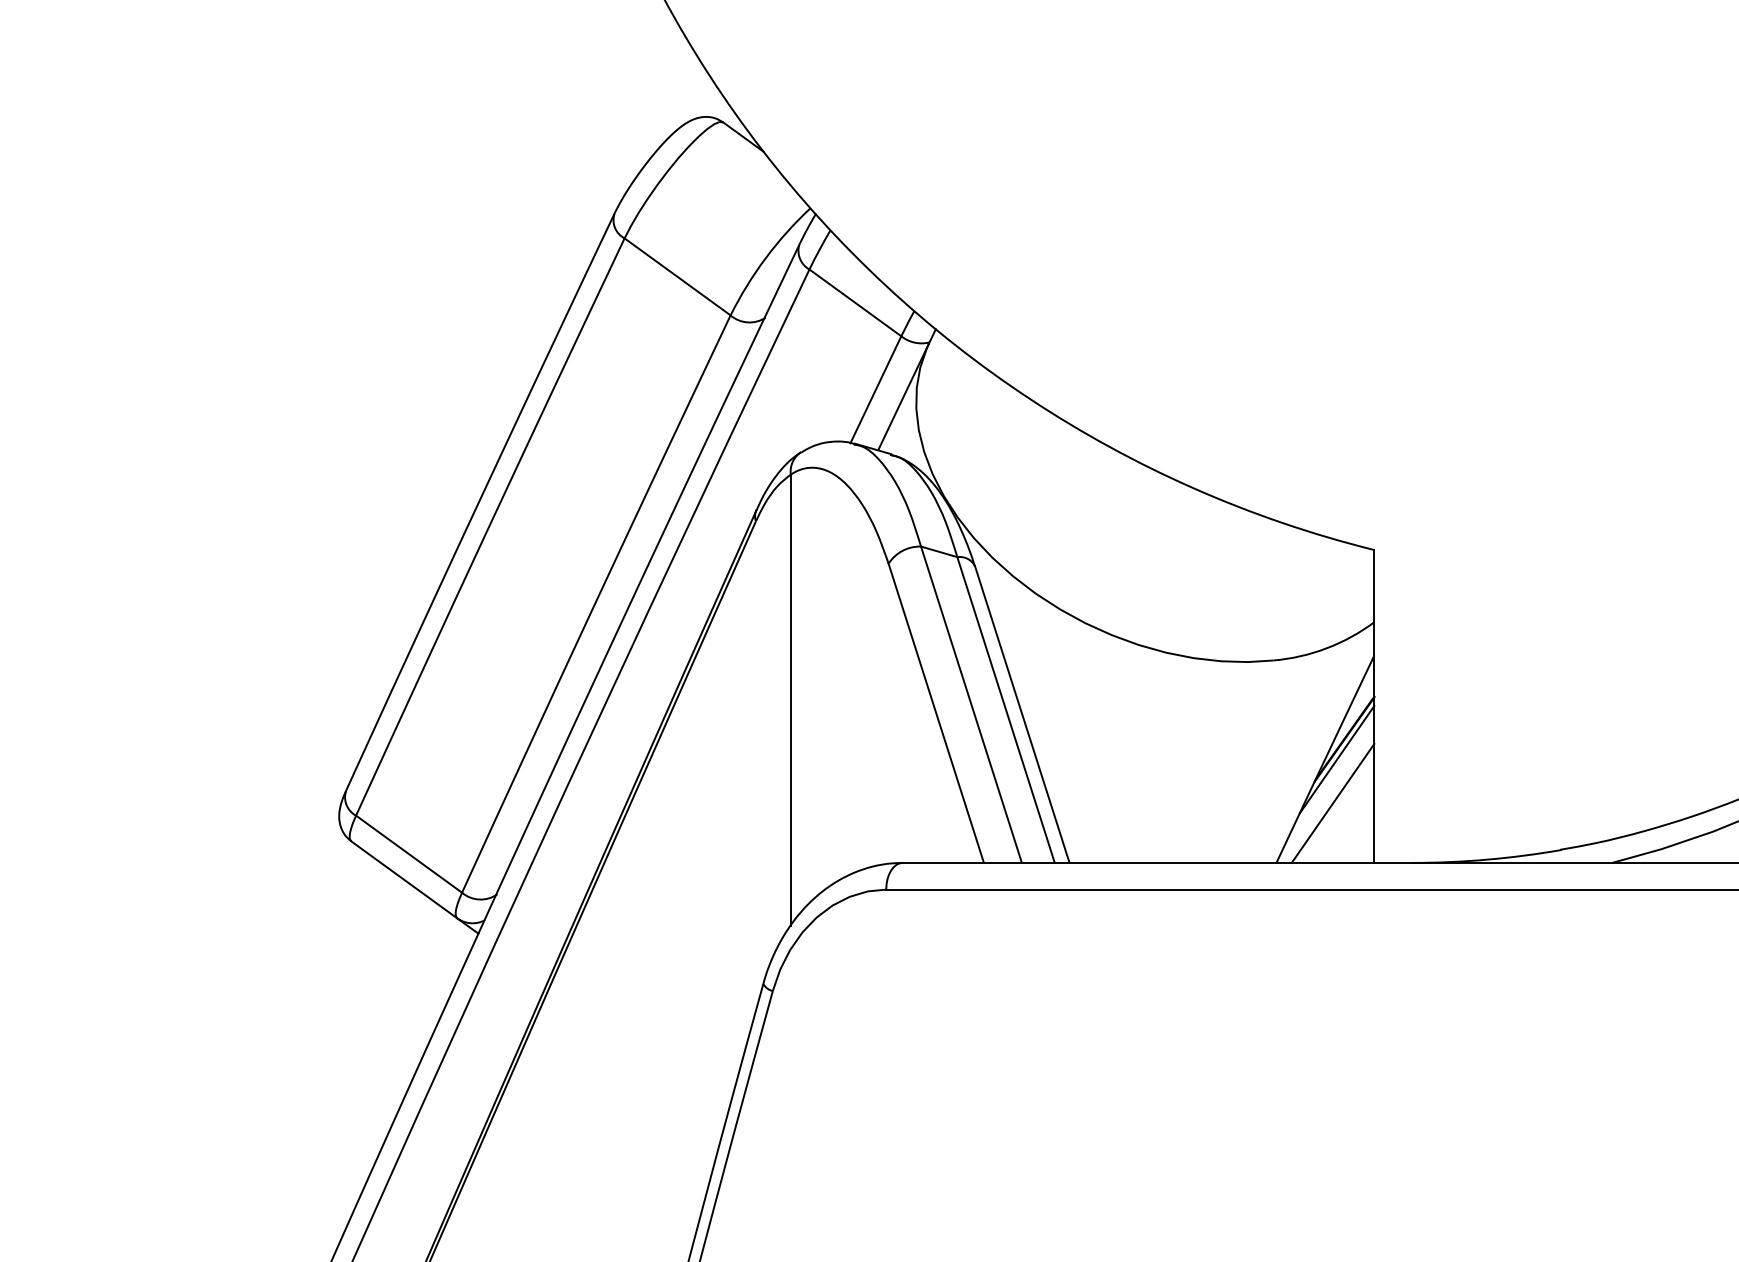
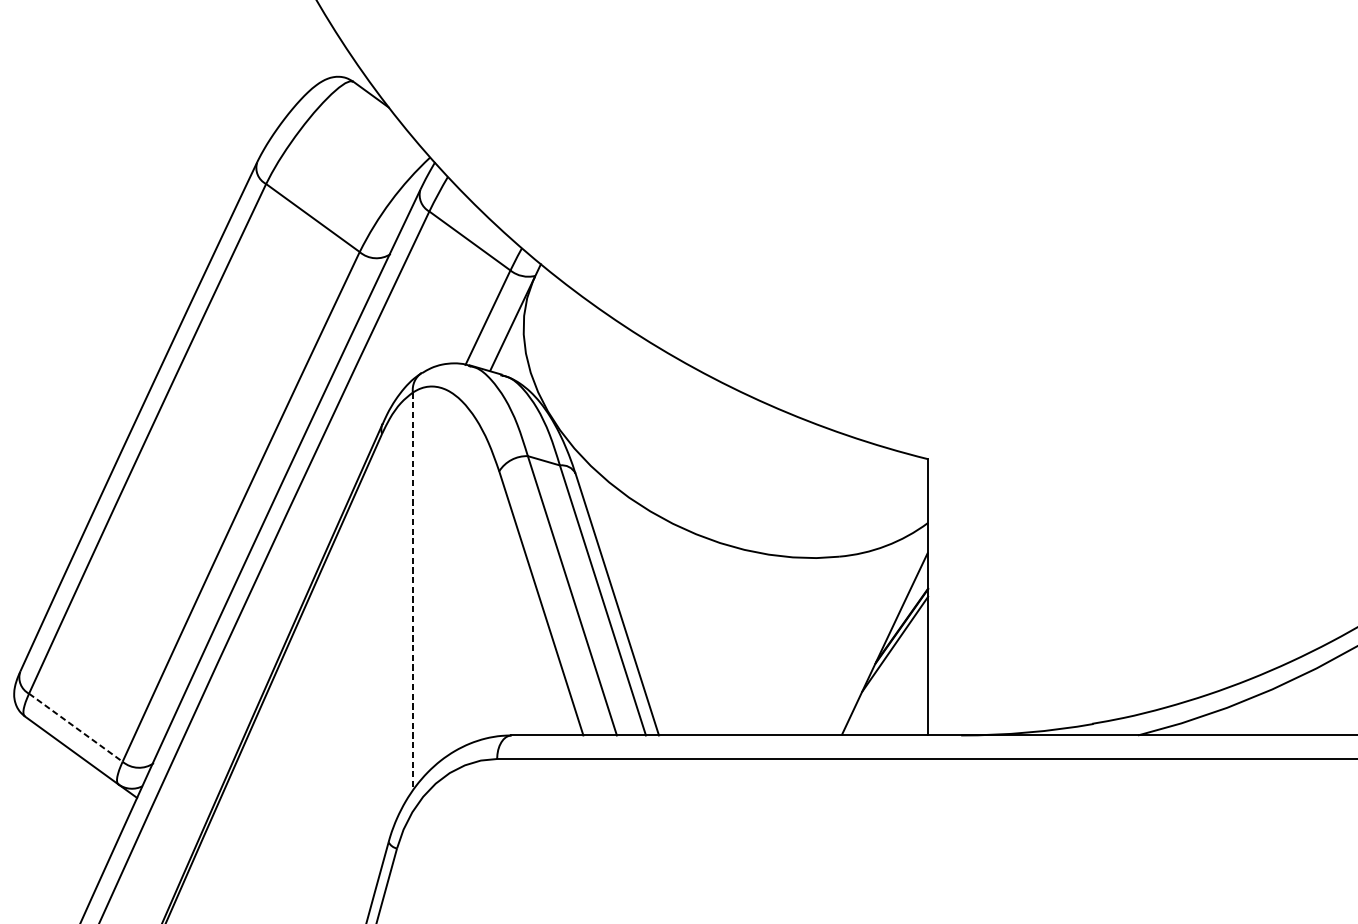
line: (790, 700) -> (412, 592), solid -> dashed
line: (1332, 802) -> (891, 682), removed
line: (409, 854) -> (76, 728), solid -> dashed

